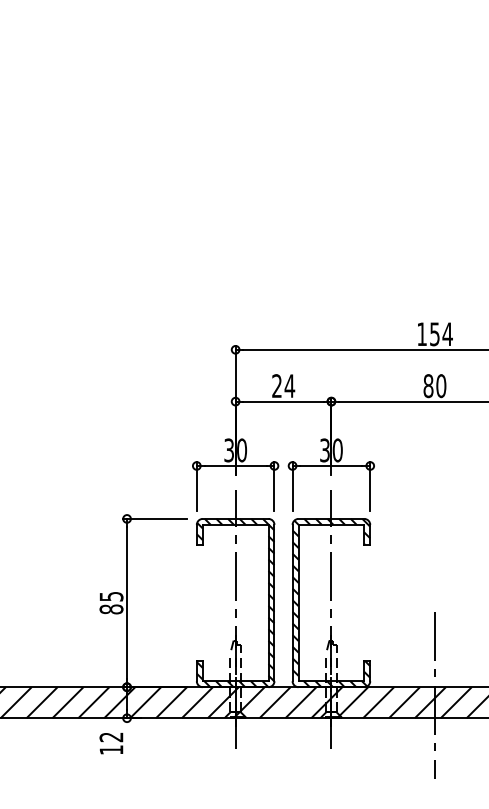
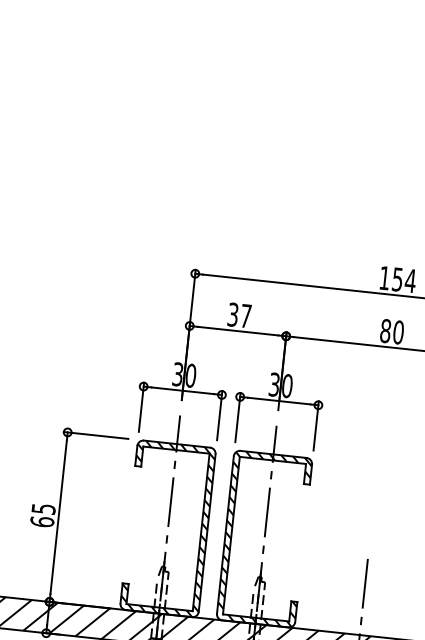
text: (283, 386) -> (239, 315), 24 -> 37
text: (111, 609) -> (42, 521), 85 -> 65

